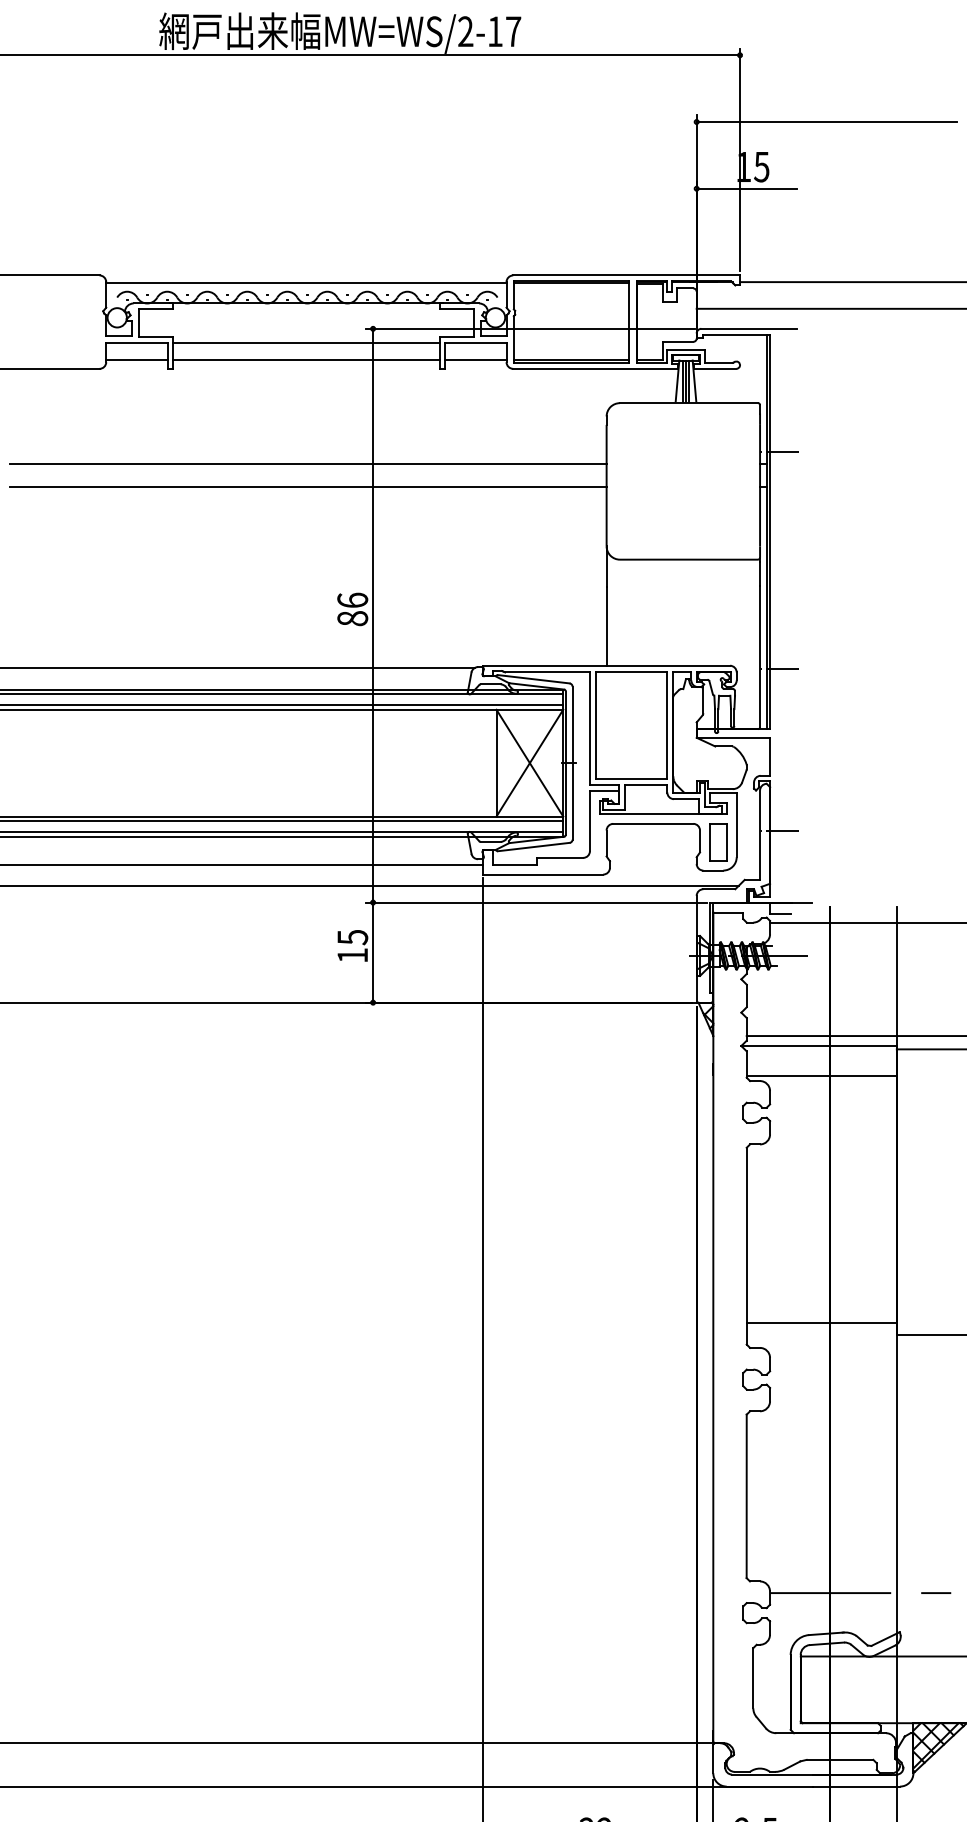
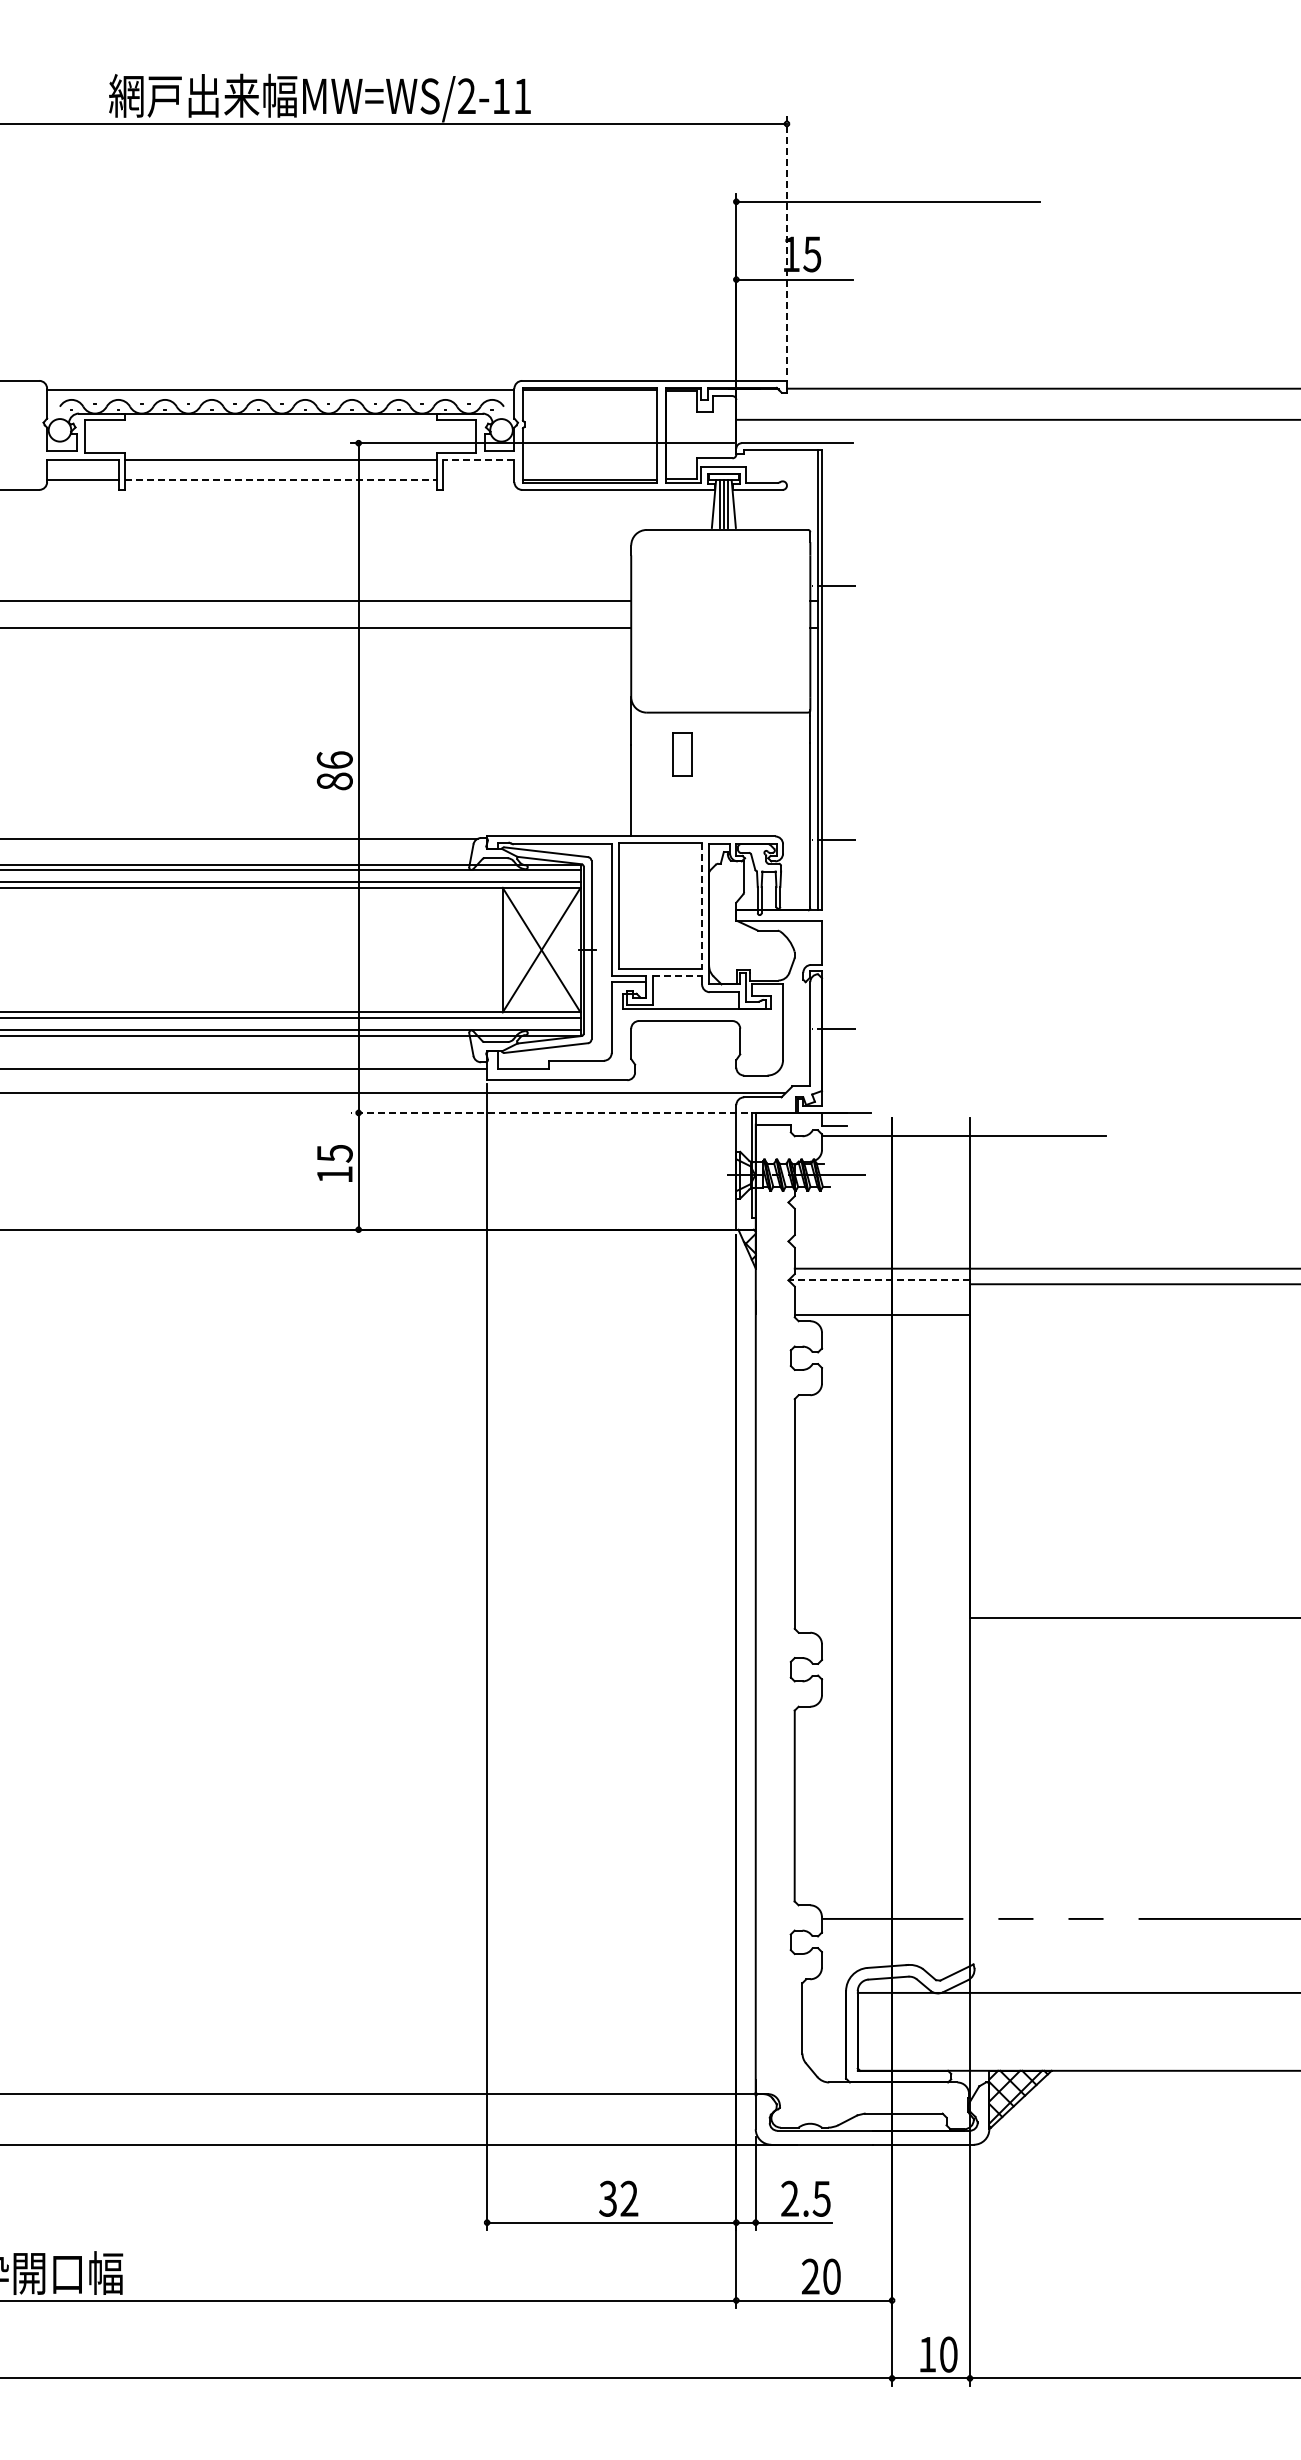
text: (513, 30) -> (522, 95), MW=WS/2-17 -> MW=WS/2-11
line: (739, 159) -> (786, 245), solid -> dashed
line: (475, 342) -> (478, 459), solid -> dashed
line: (306, 359) -> (280, 479), solid -> dashed
line: (475, 359) -> (478, 479), removed
line: (667, 725) -> (702, 906), solid -> dashed
line: (646, 784) -> (677, 975), solid -> dashed
part: (718, 842) -> (682, 754), moved
line: (536, 902) -> (549, 1112), solid -> dashed
line: (819, 1046) -> (879, 1280), solid -> dashed
line: (821, 1322) -> (881, 1603), removed

